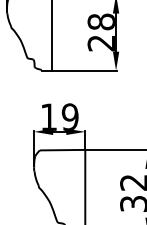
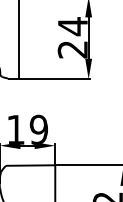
text: (100, 21) -> (71, 26), 28 -> 24

